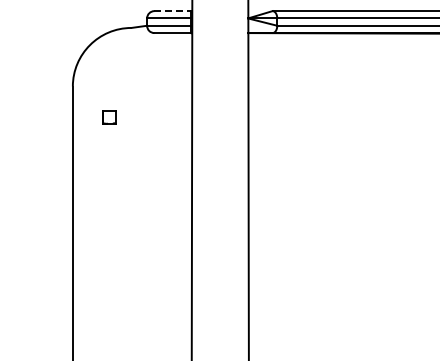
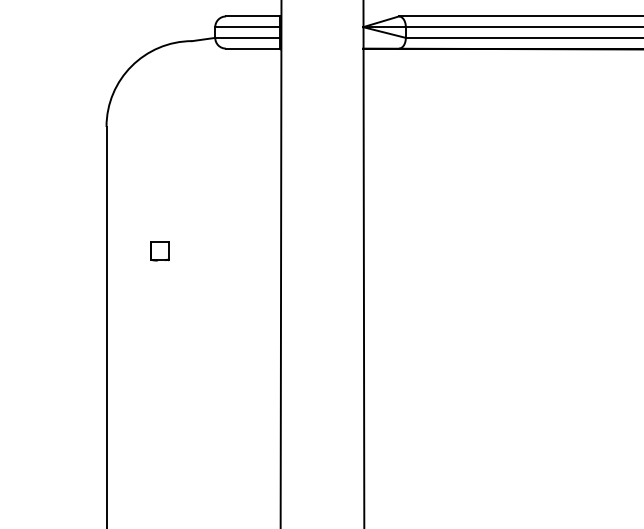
line: (173, 11) -> (253, 16), dashed -> solid
part: (109, 117) -> (160, 251), moved

